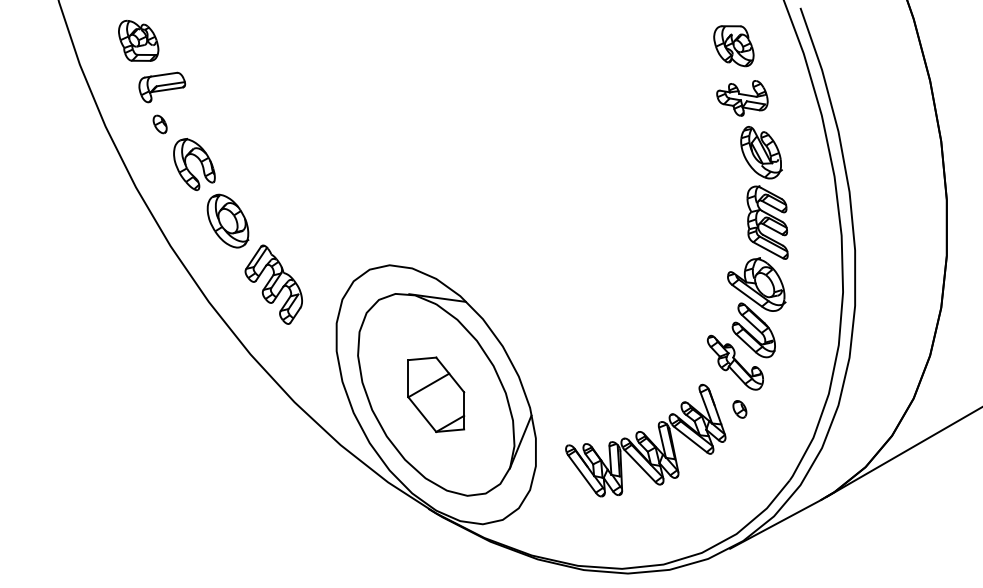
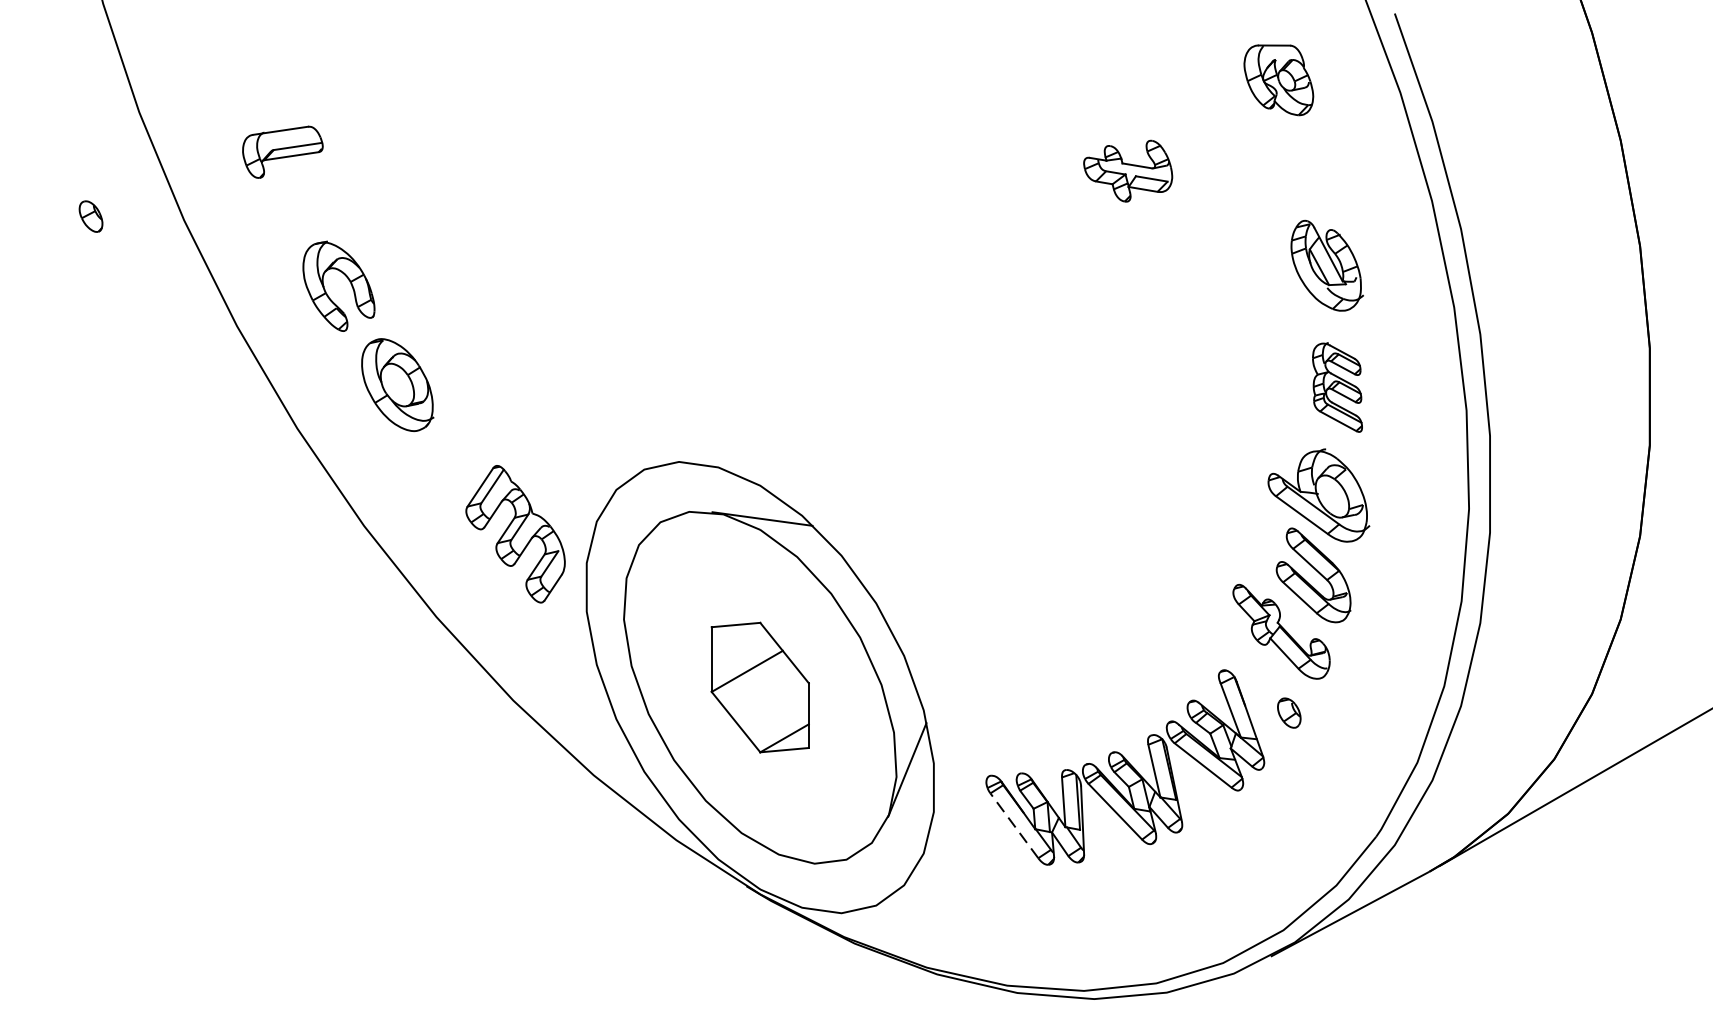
part: (138, 40) -> (241, 70), removed
part: (742, 98) -> (1128, 171), moved
part: (159, 124) -> (89, 216), moved
part: (767, 222) -> (1337, 387), size x0.7
part: (273, 284) -> (515, 533), moved
line: (581, 473) -> (1013, 824), solid -> dashed

